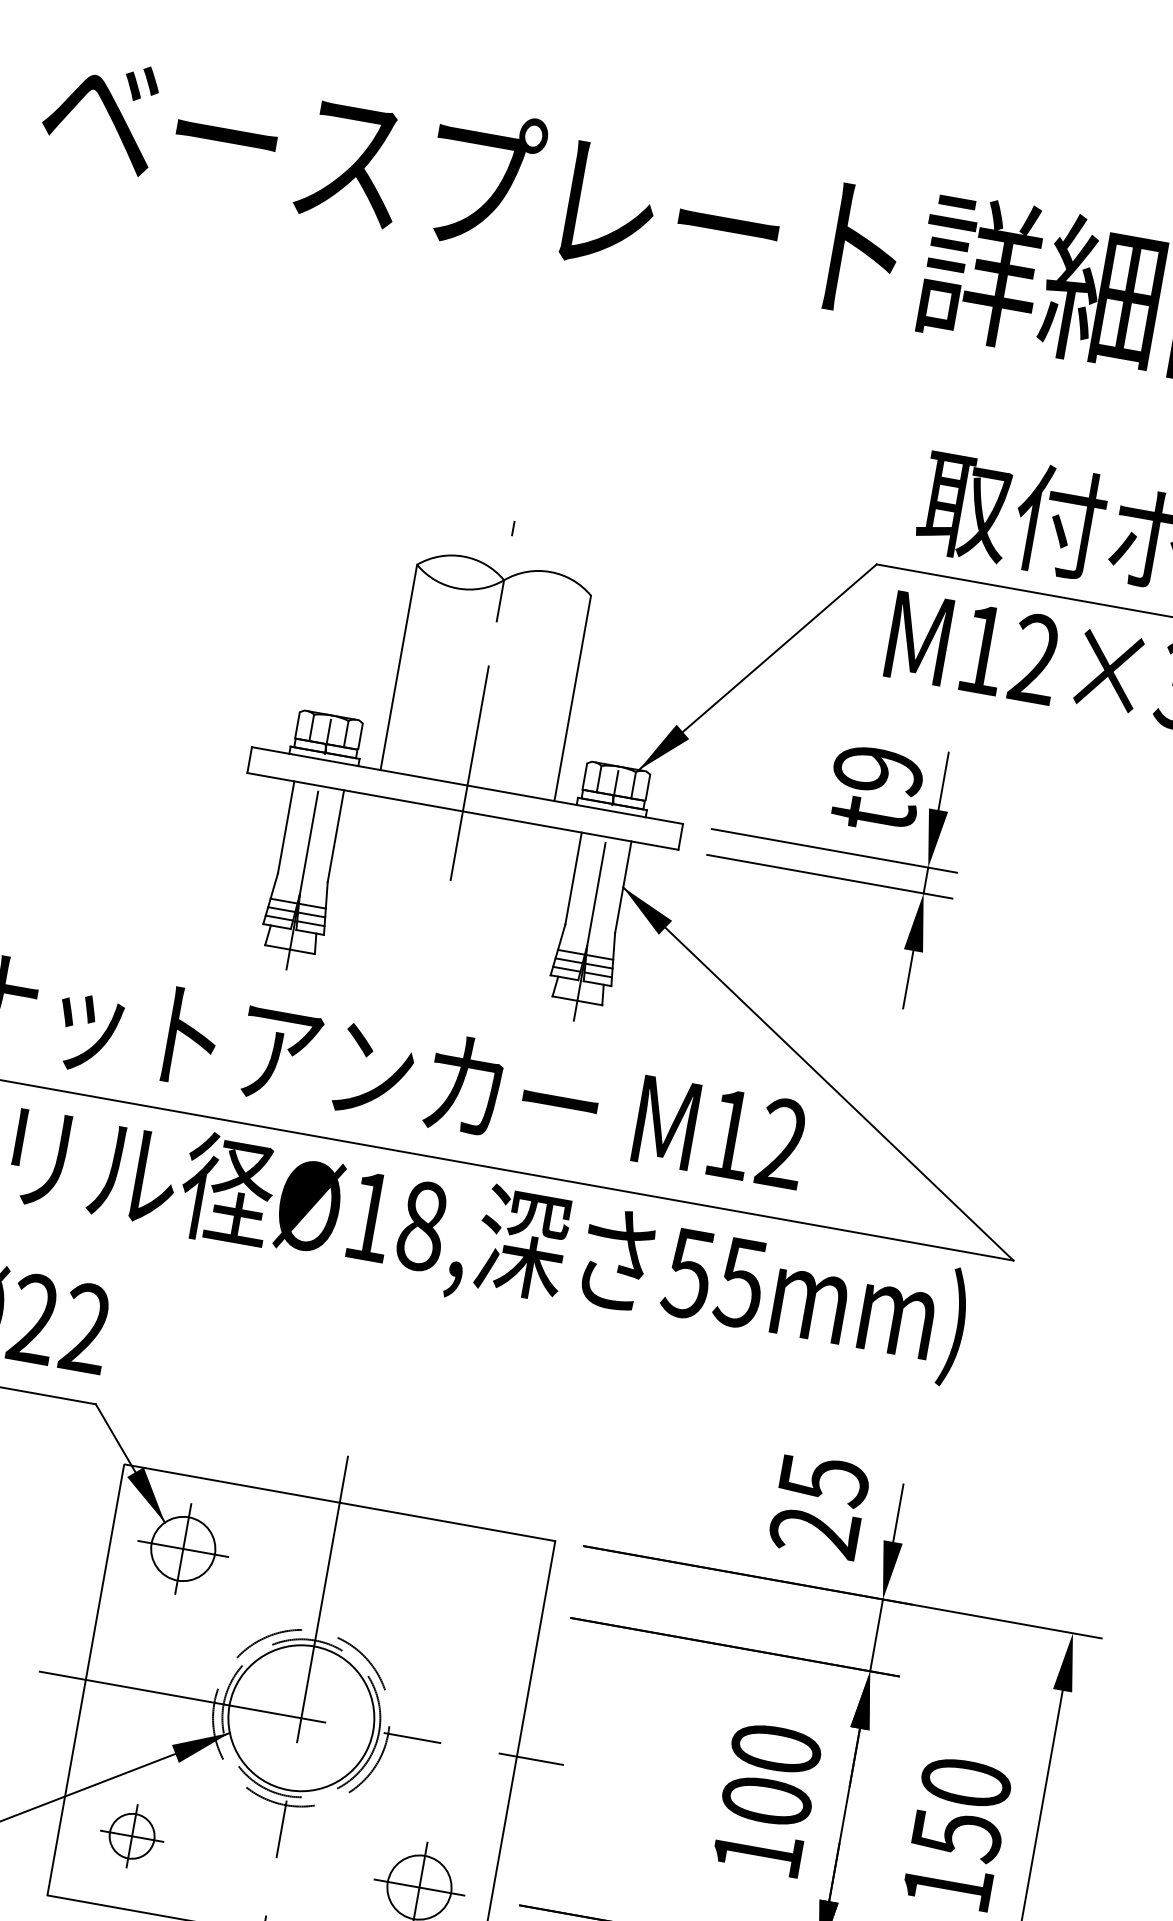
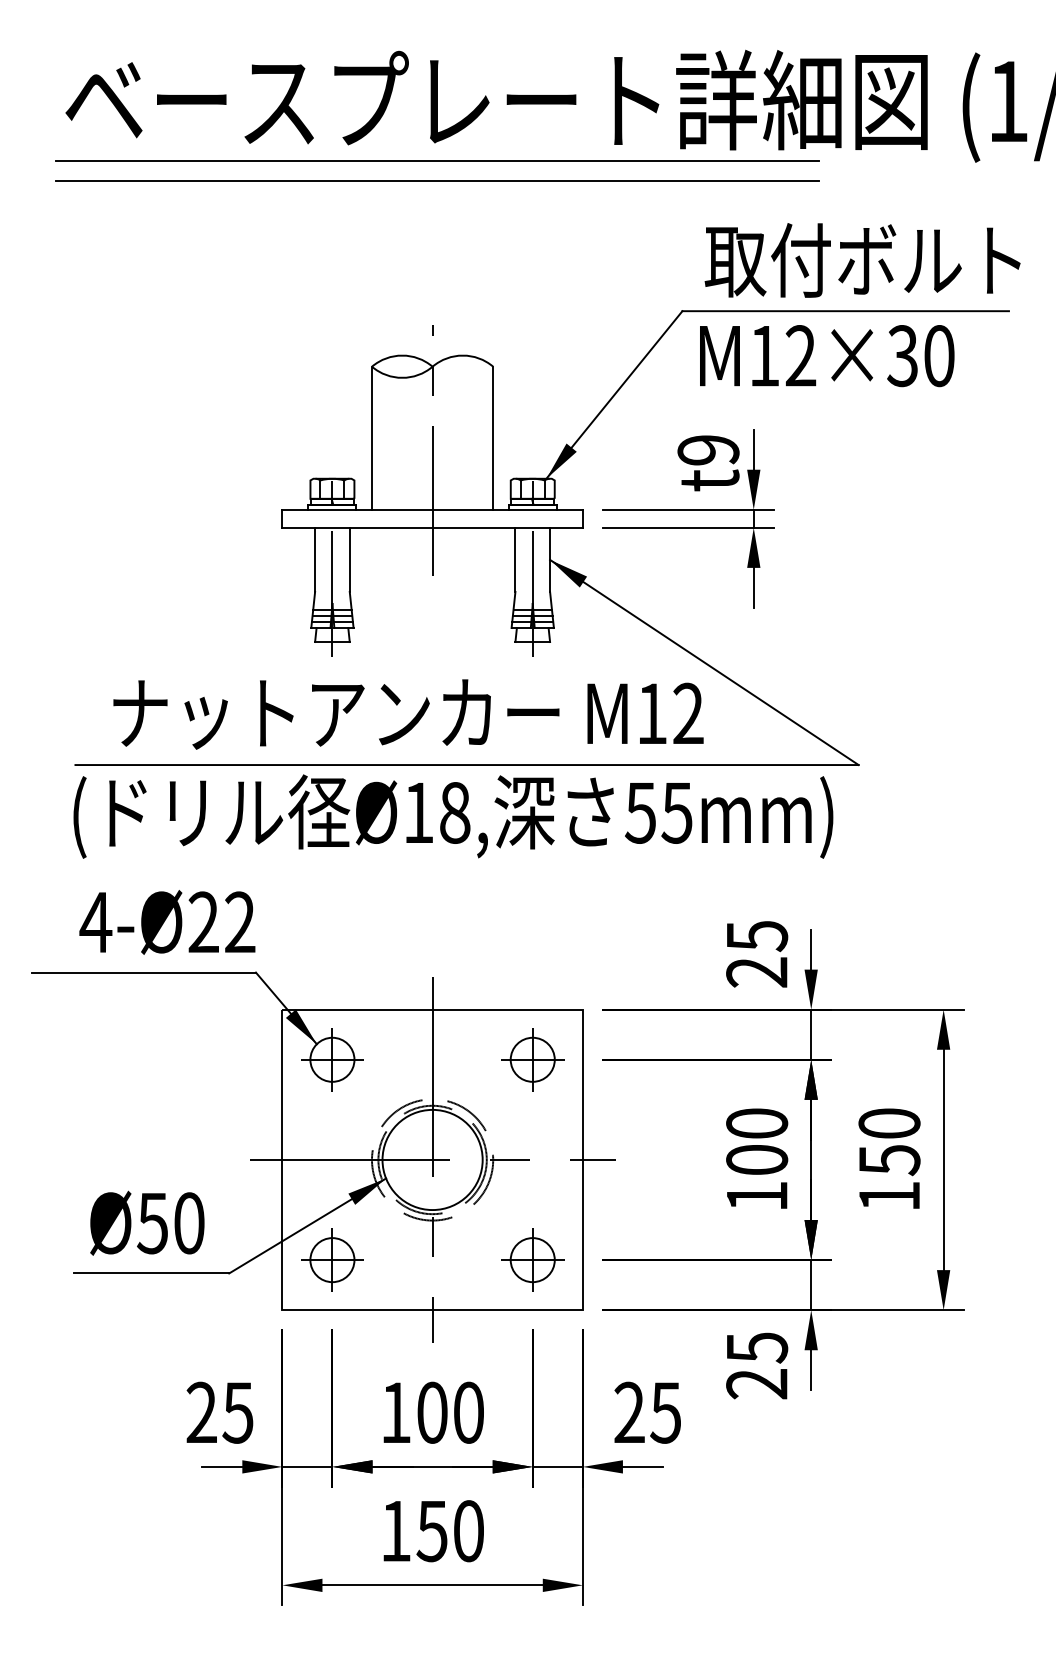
line: (562, 286) -> (436, 161), added
line: (557, 315) -> (436, 181), added
part: (470, 1599) -> (532, 1059), added
part: (132, 1835) -> (332, 1259), size x1.43

